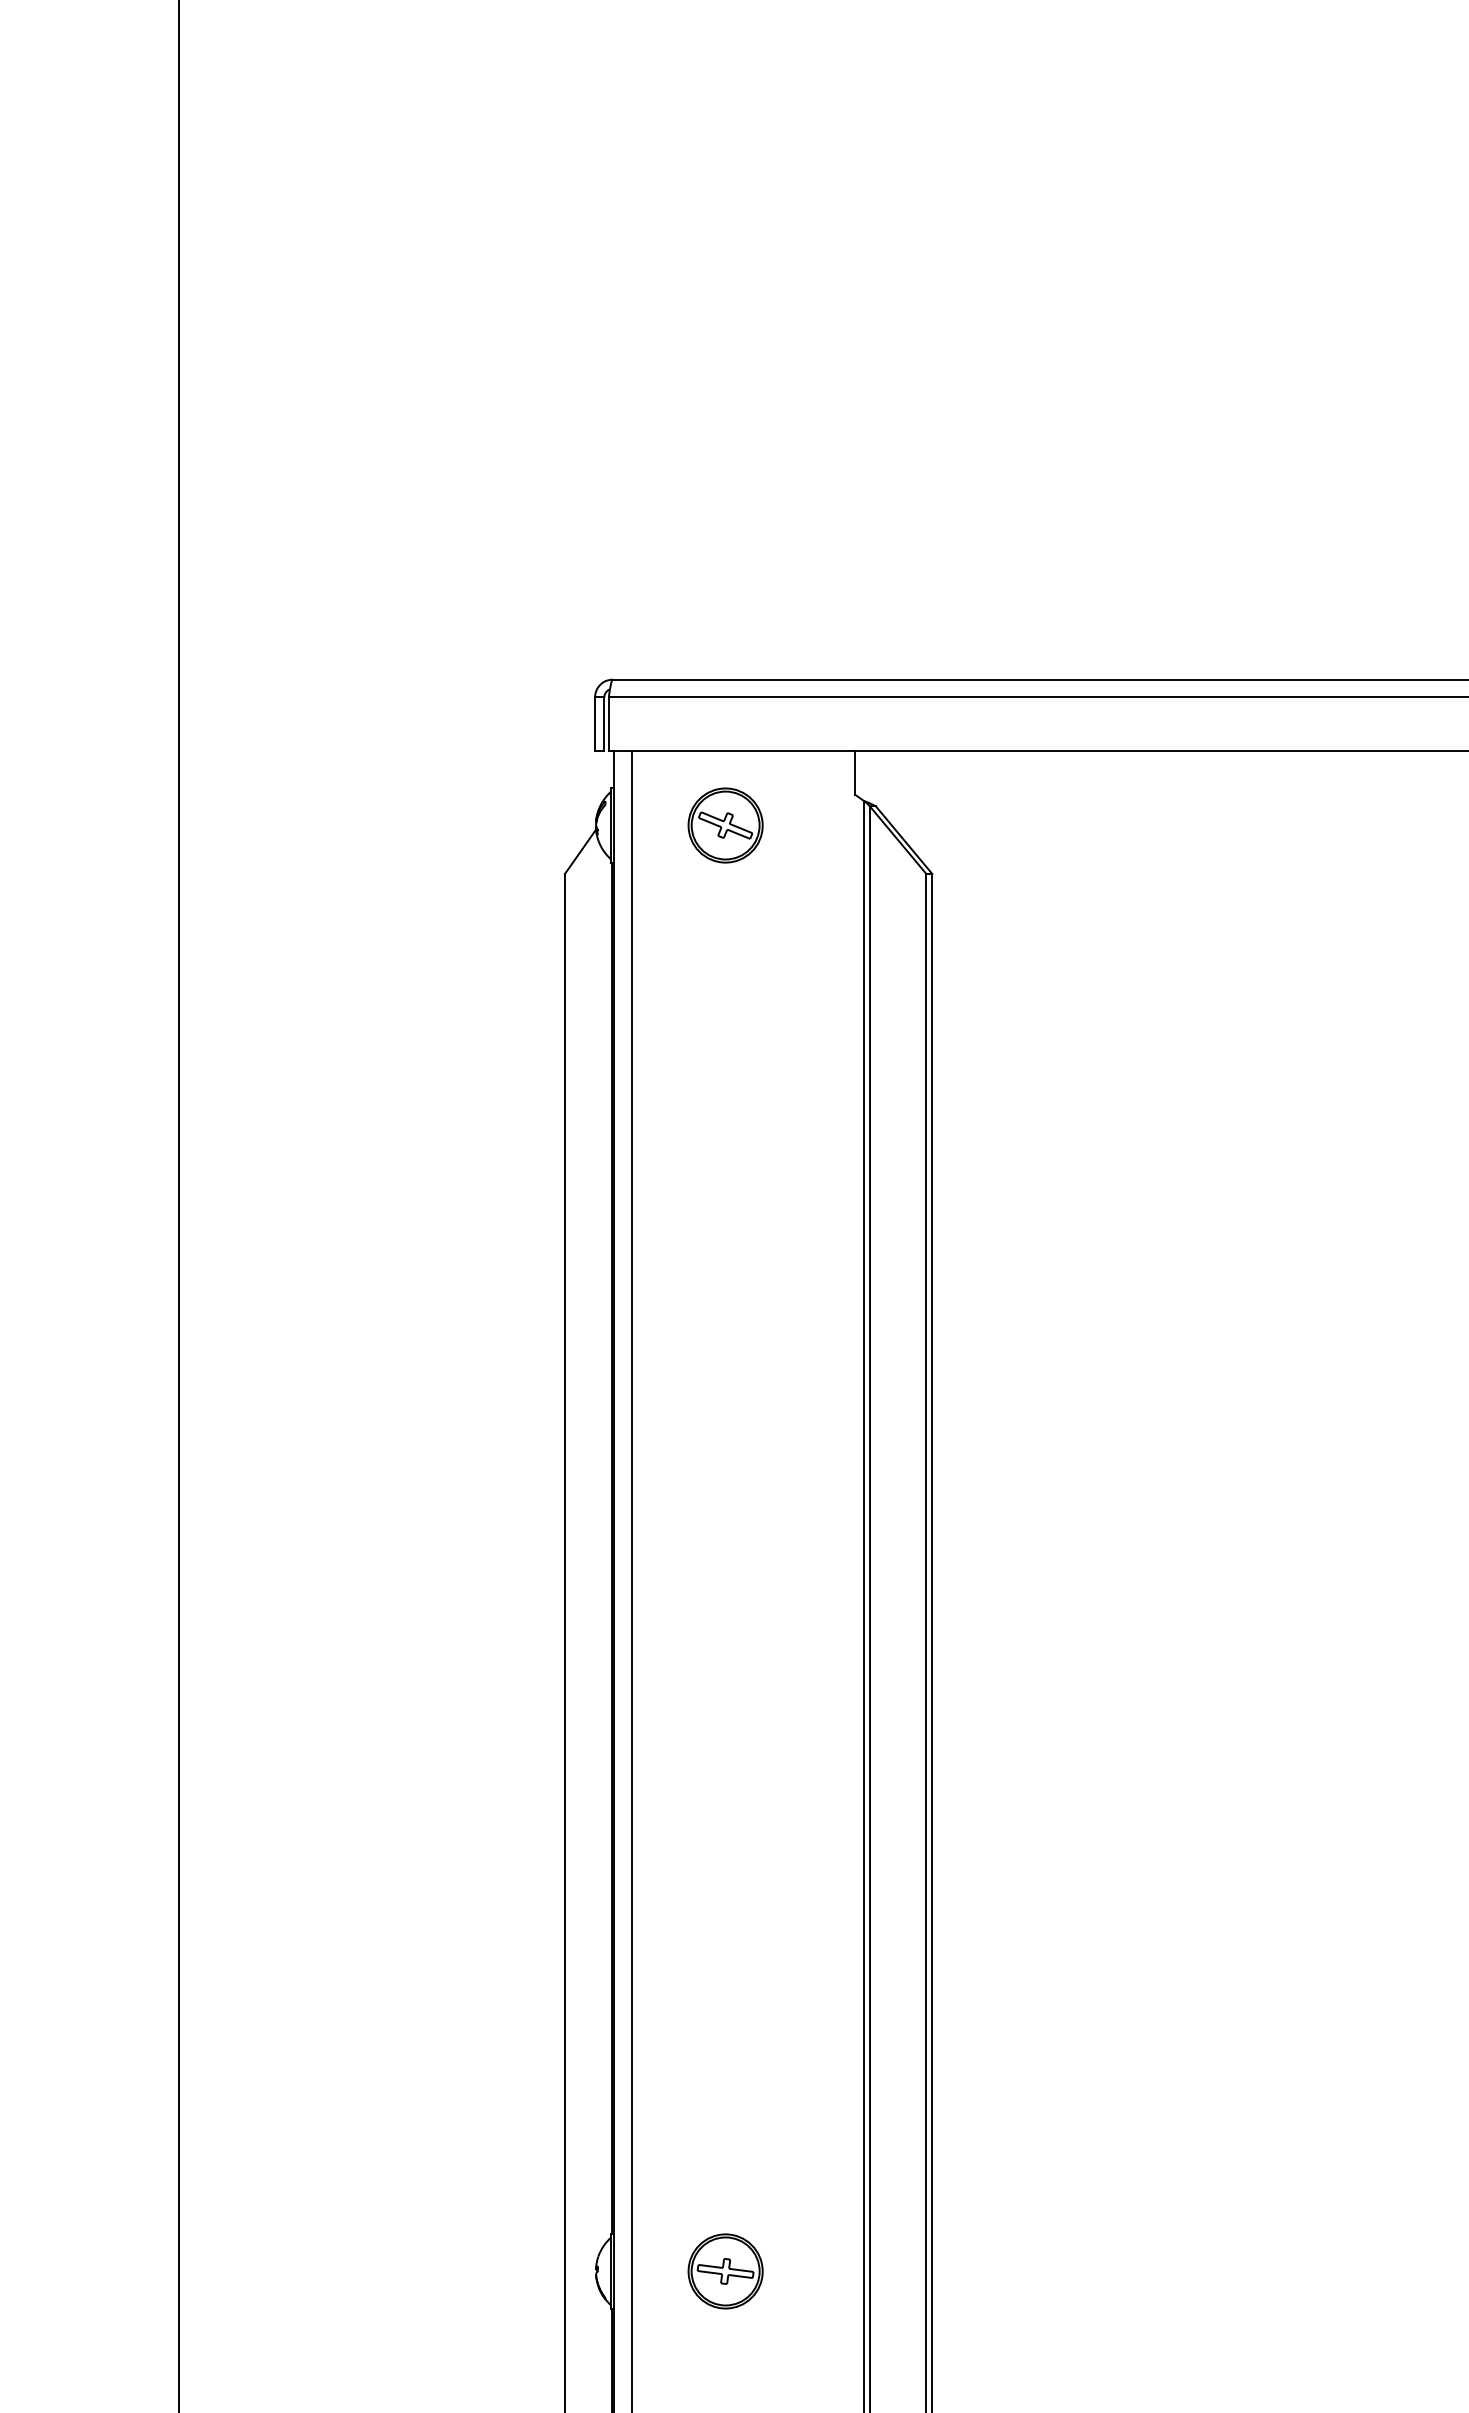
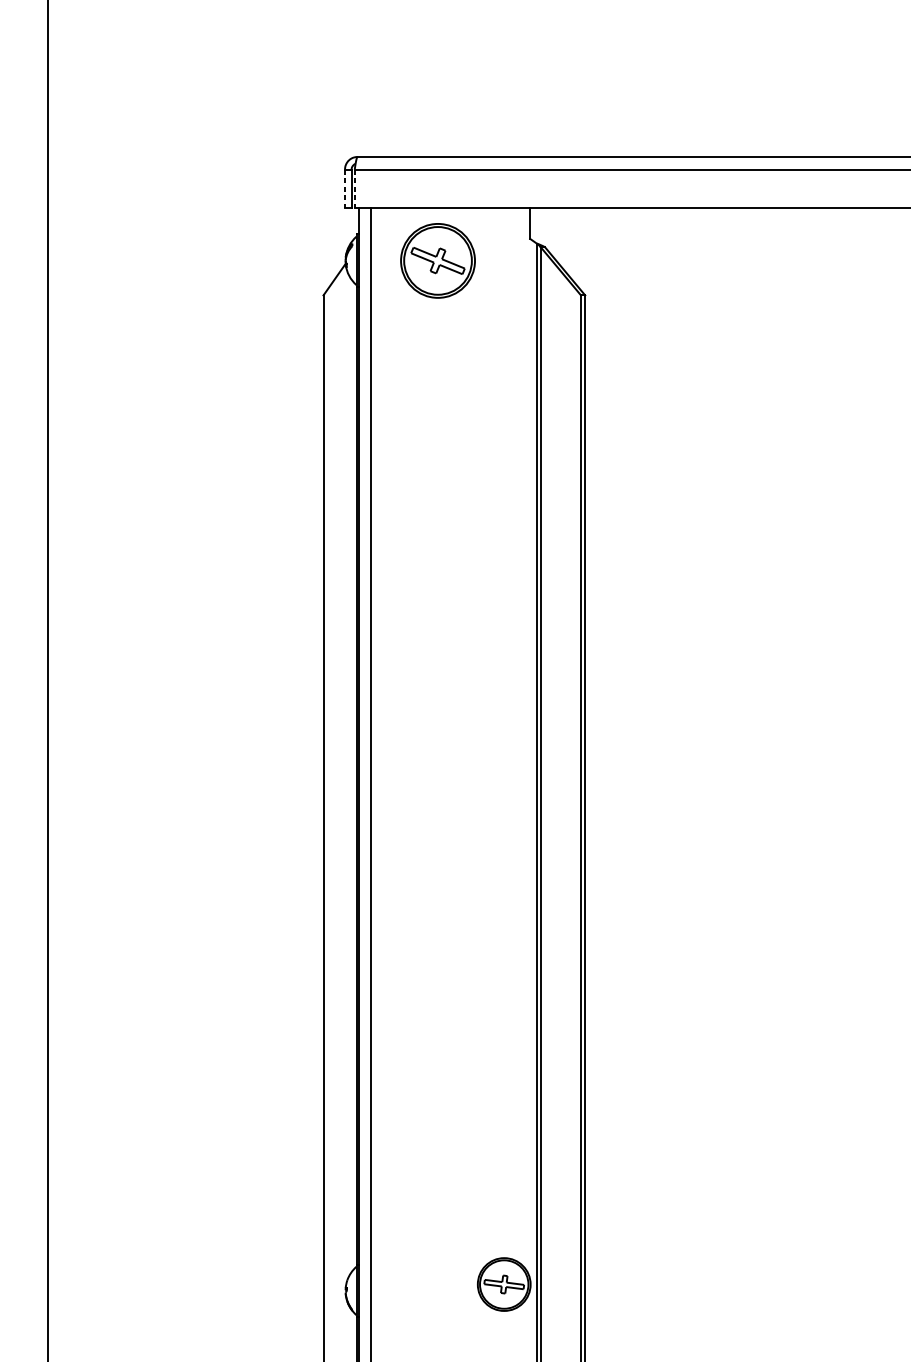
line: (595, 724) -> (345, 188), solid -> dashed
line: (608, 724) -> (354, 188), solid -> dashed
part: (725, 825) -> (437, 260), size x1.4
part: (725, 2271) -> (504, 1284), moved

